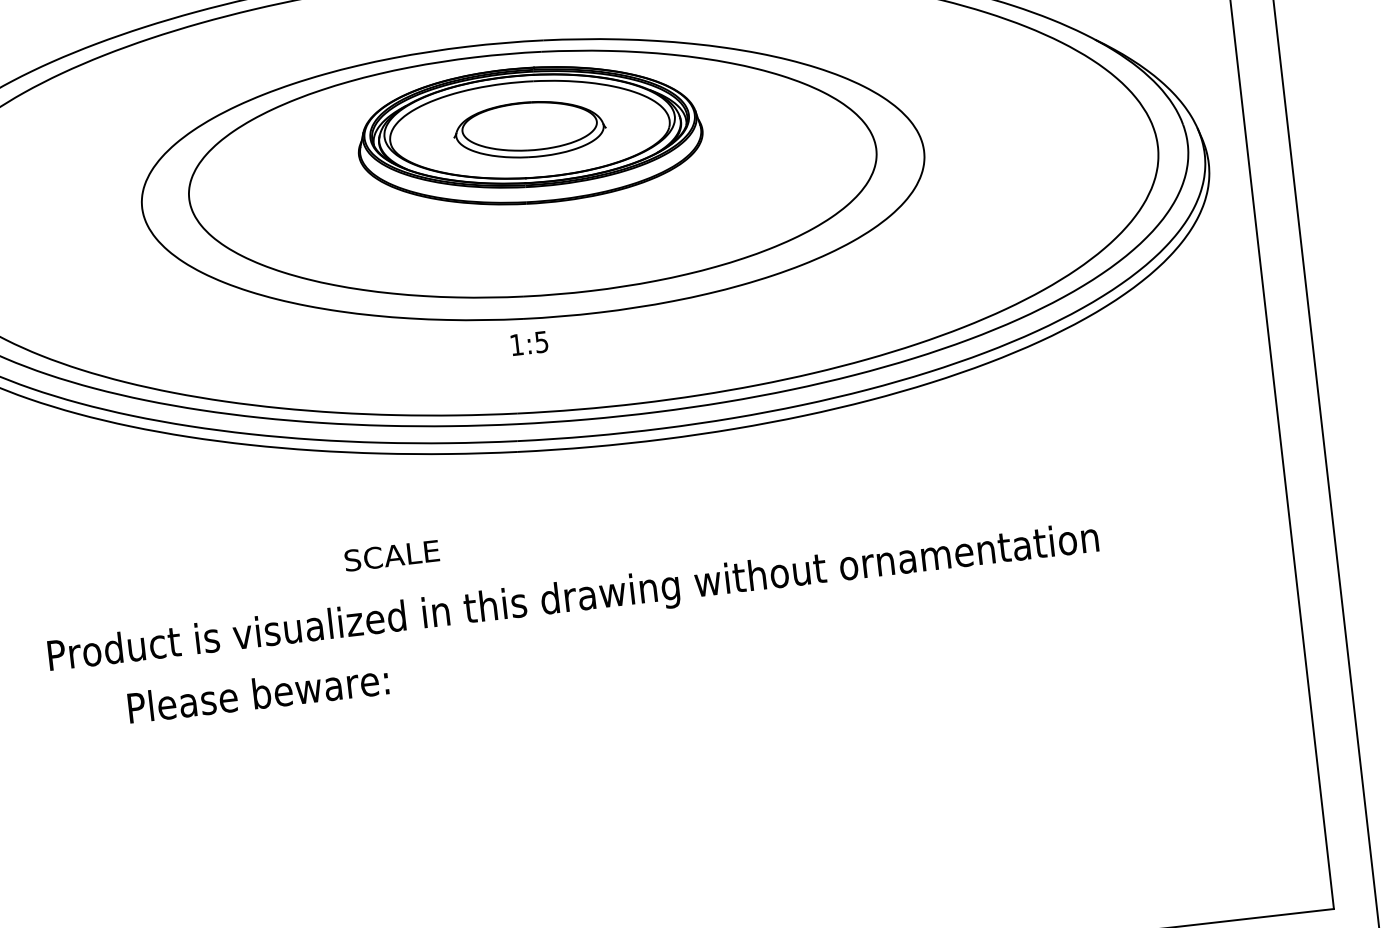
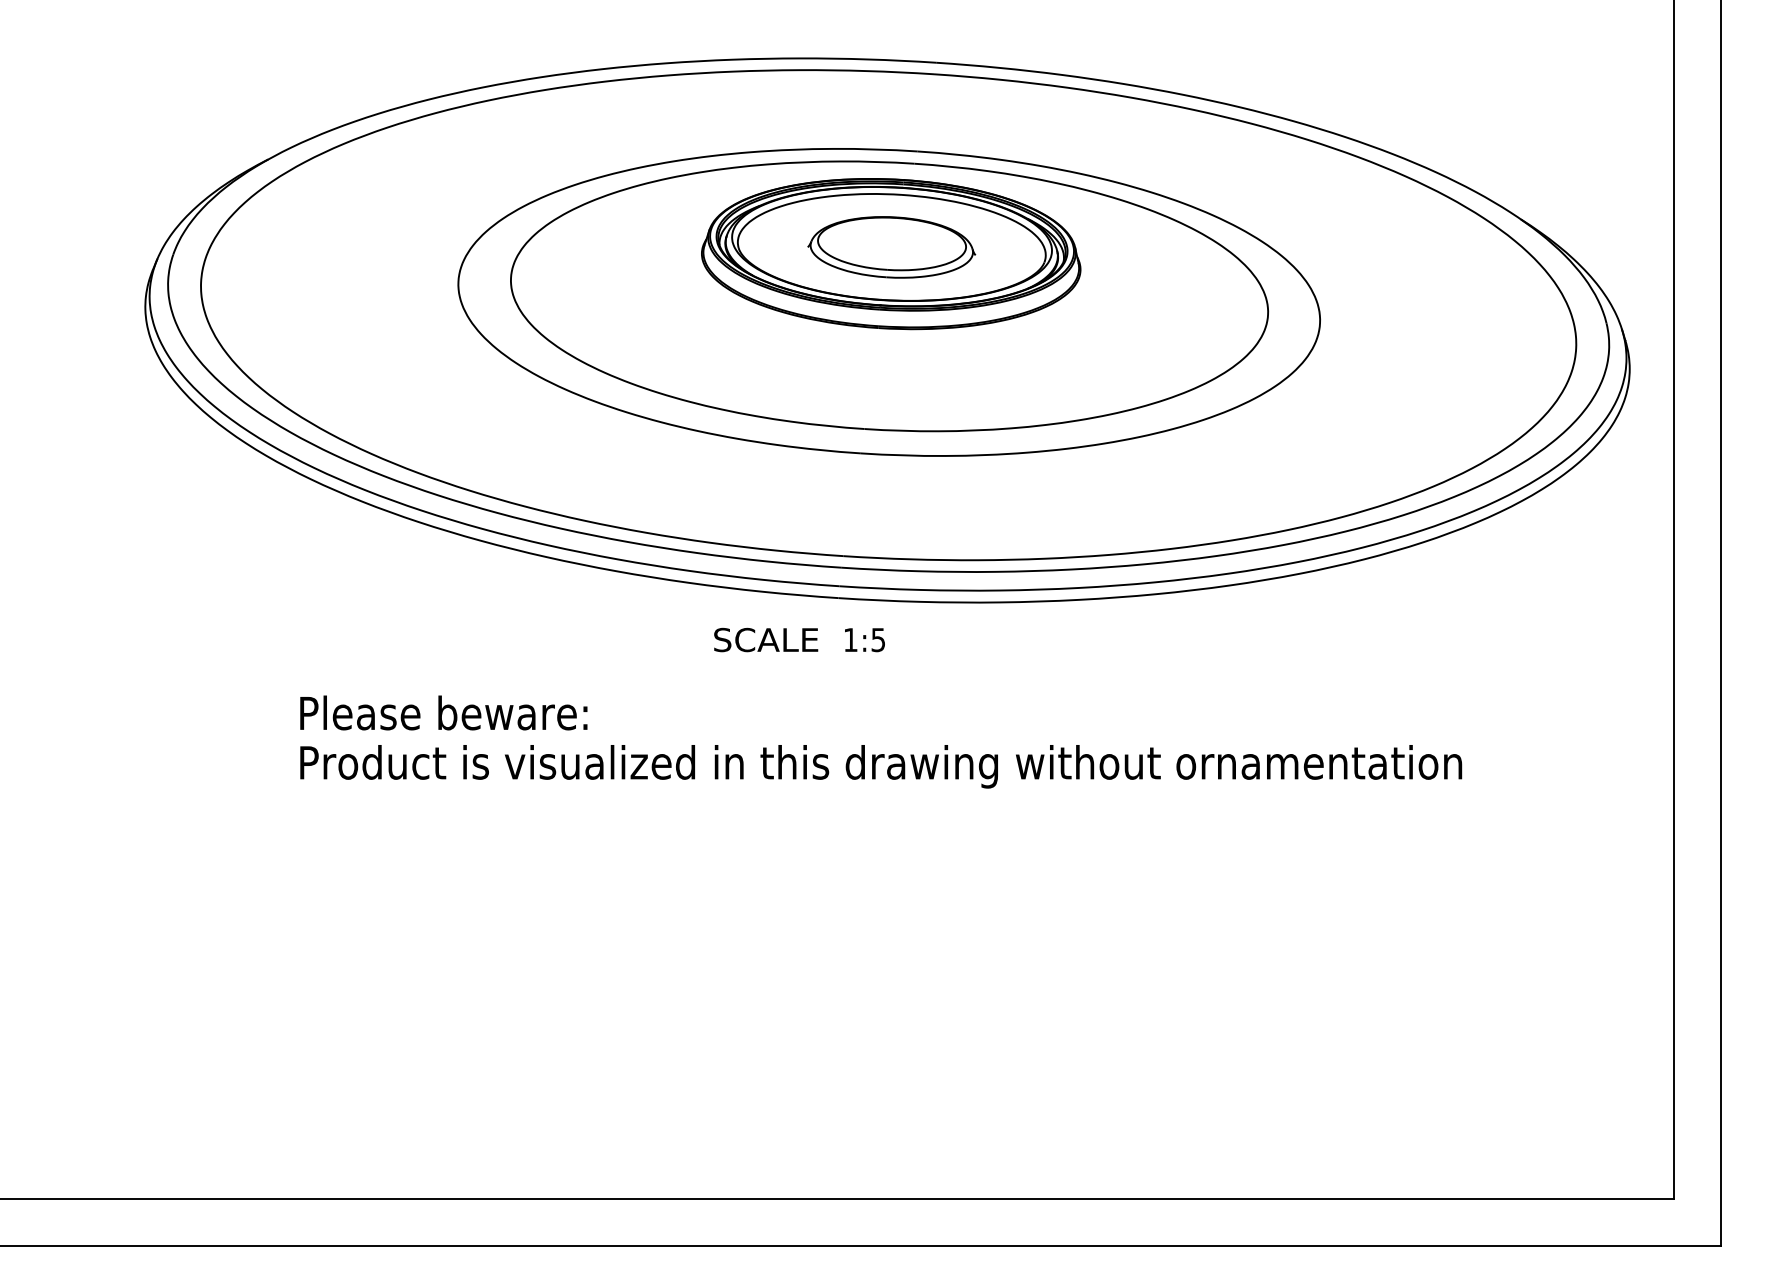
text: (529, 343) -> (864, 640), moved
text: (392, 555) -> (766, 639), moved
text: (257, 693) -> (443, 712), moved

